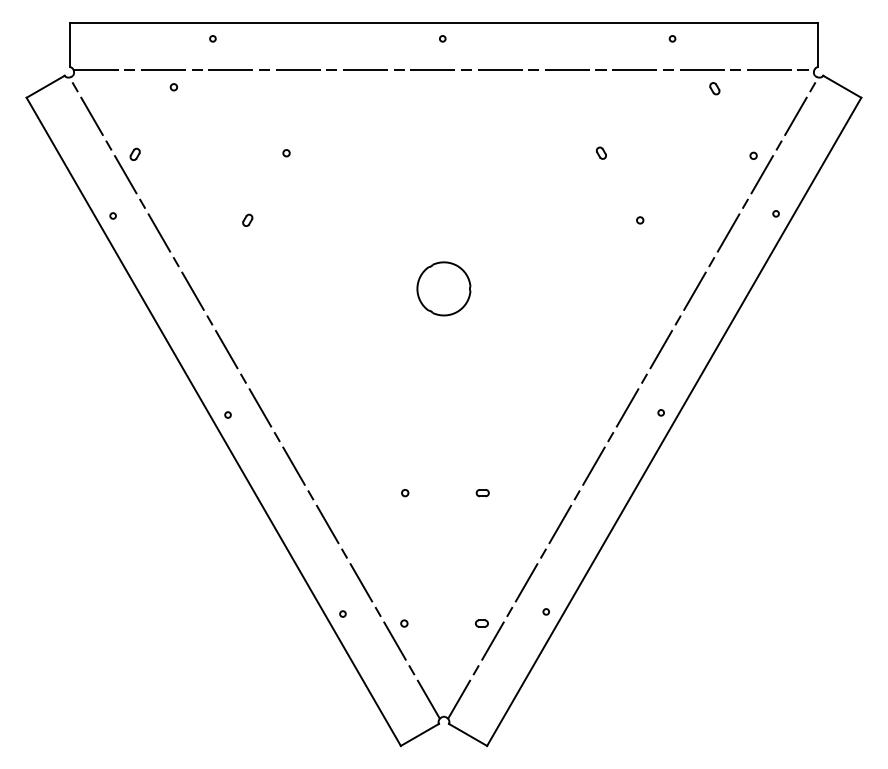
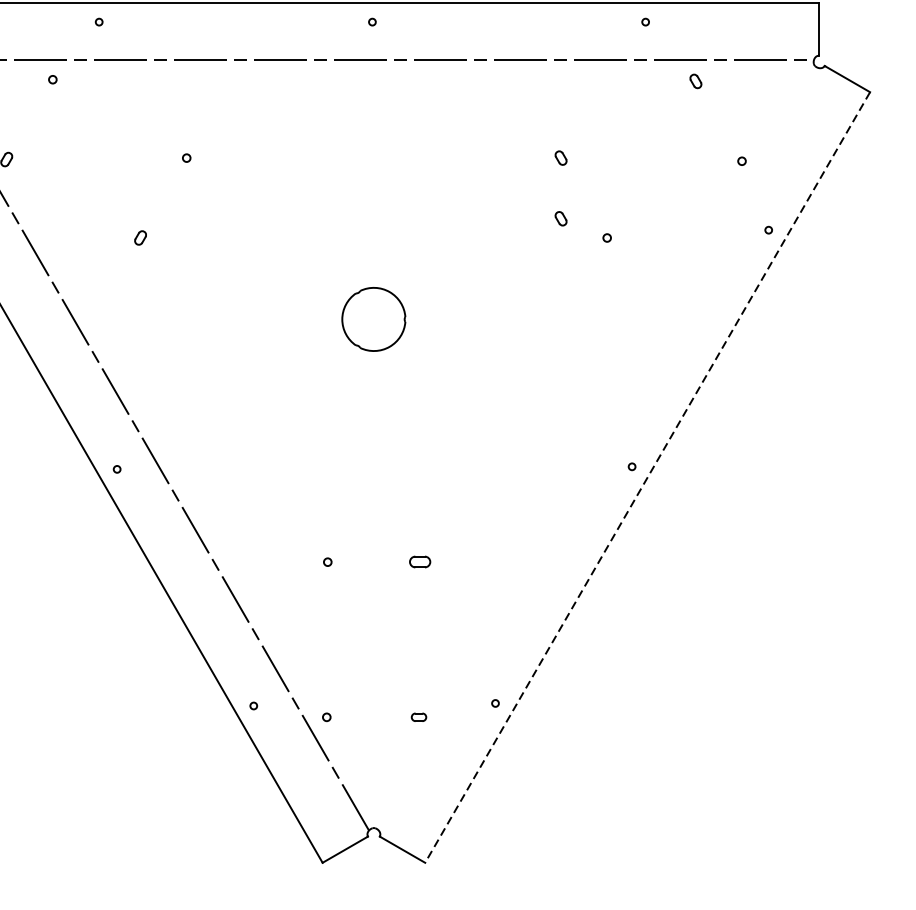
part: (601, 203) -> (561, 217), added
line: (633, 397) -> (599, 448), removed
line: (673, 422) -> (646, 478), solid -> dashed
part: (482, 493) -> (419, 562), size x1.4

